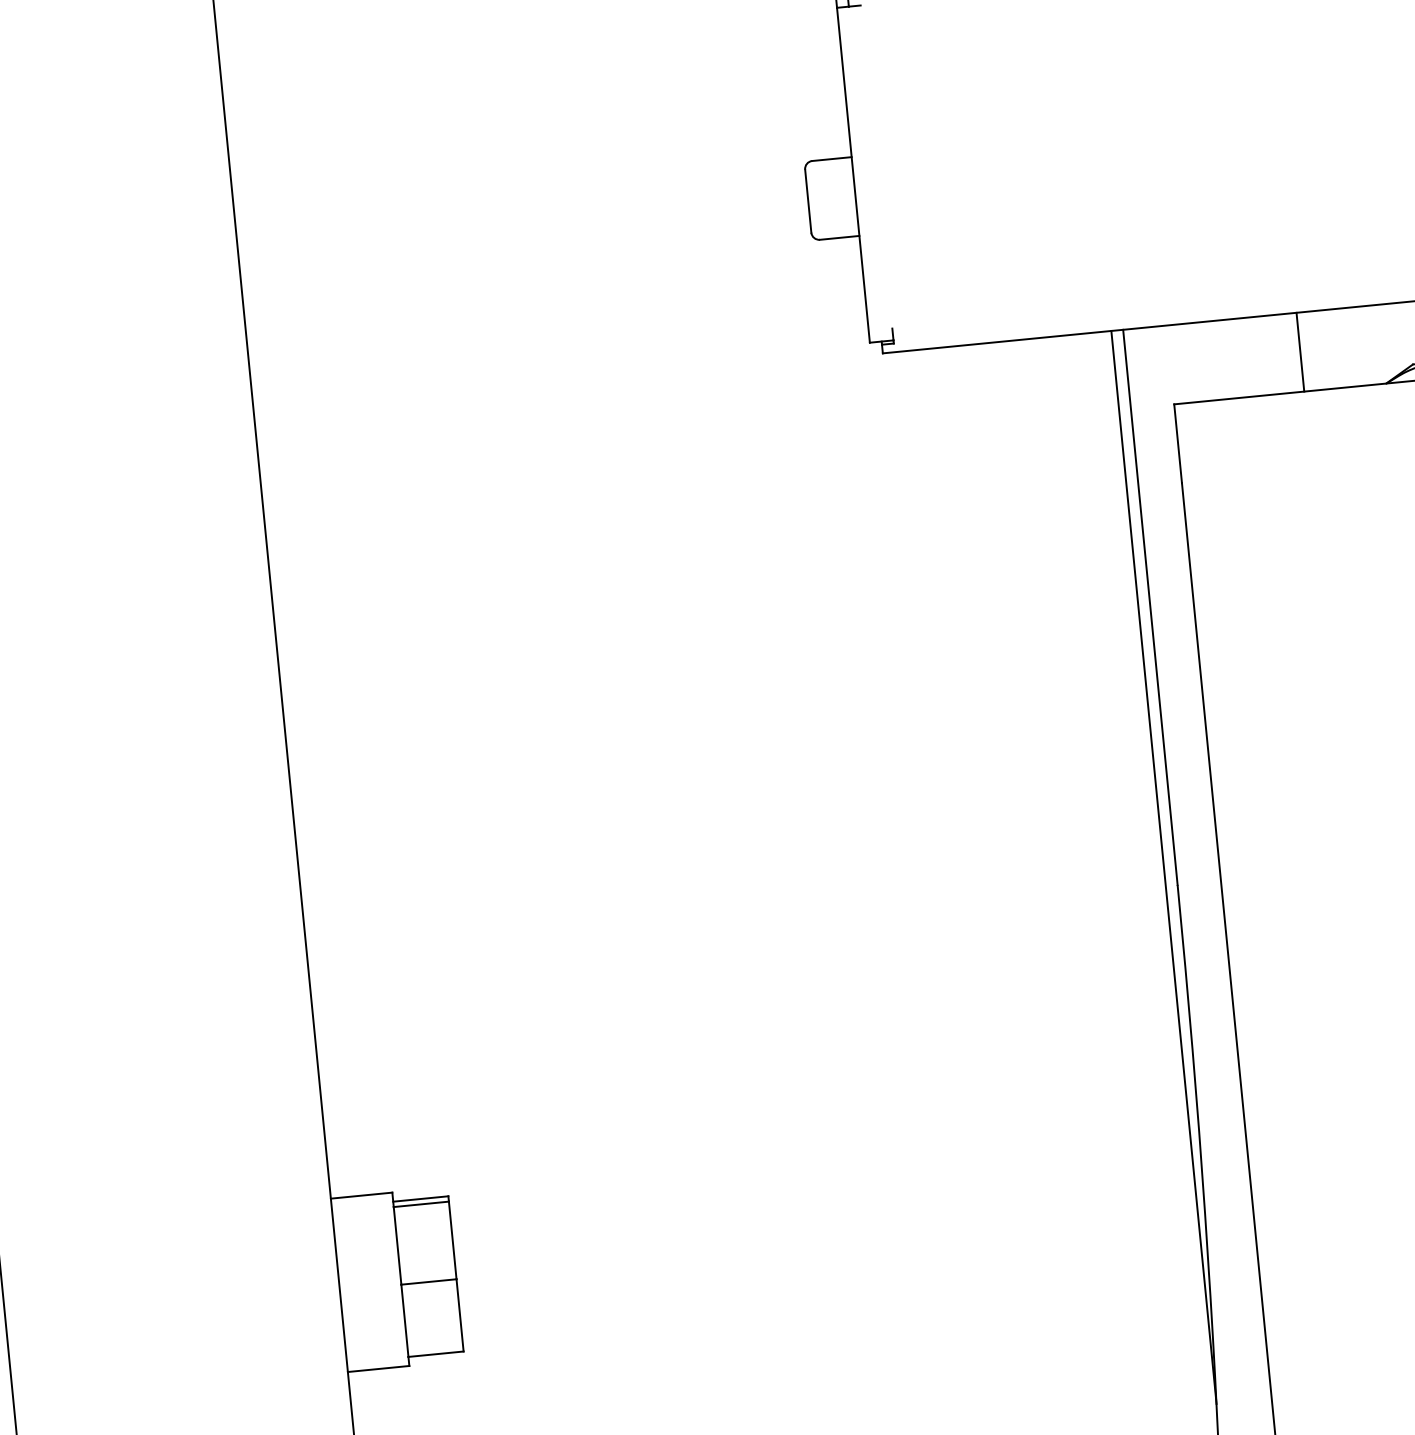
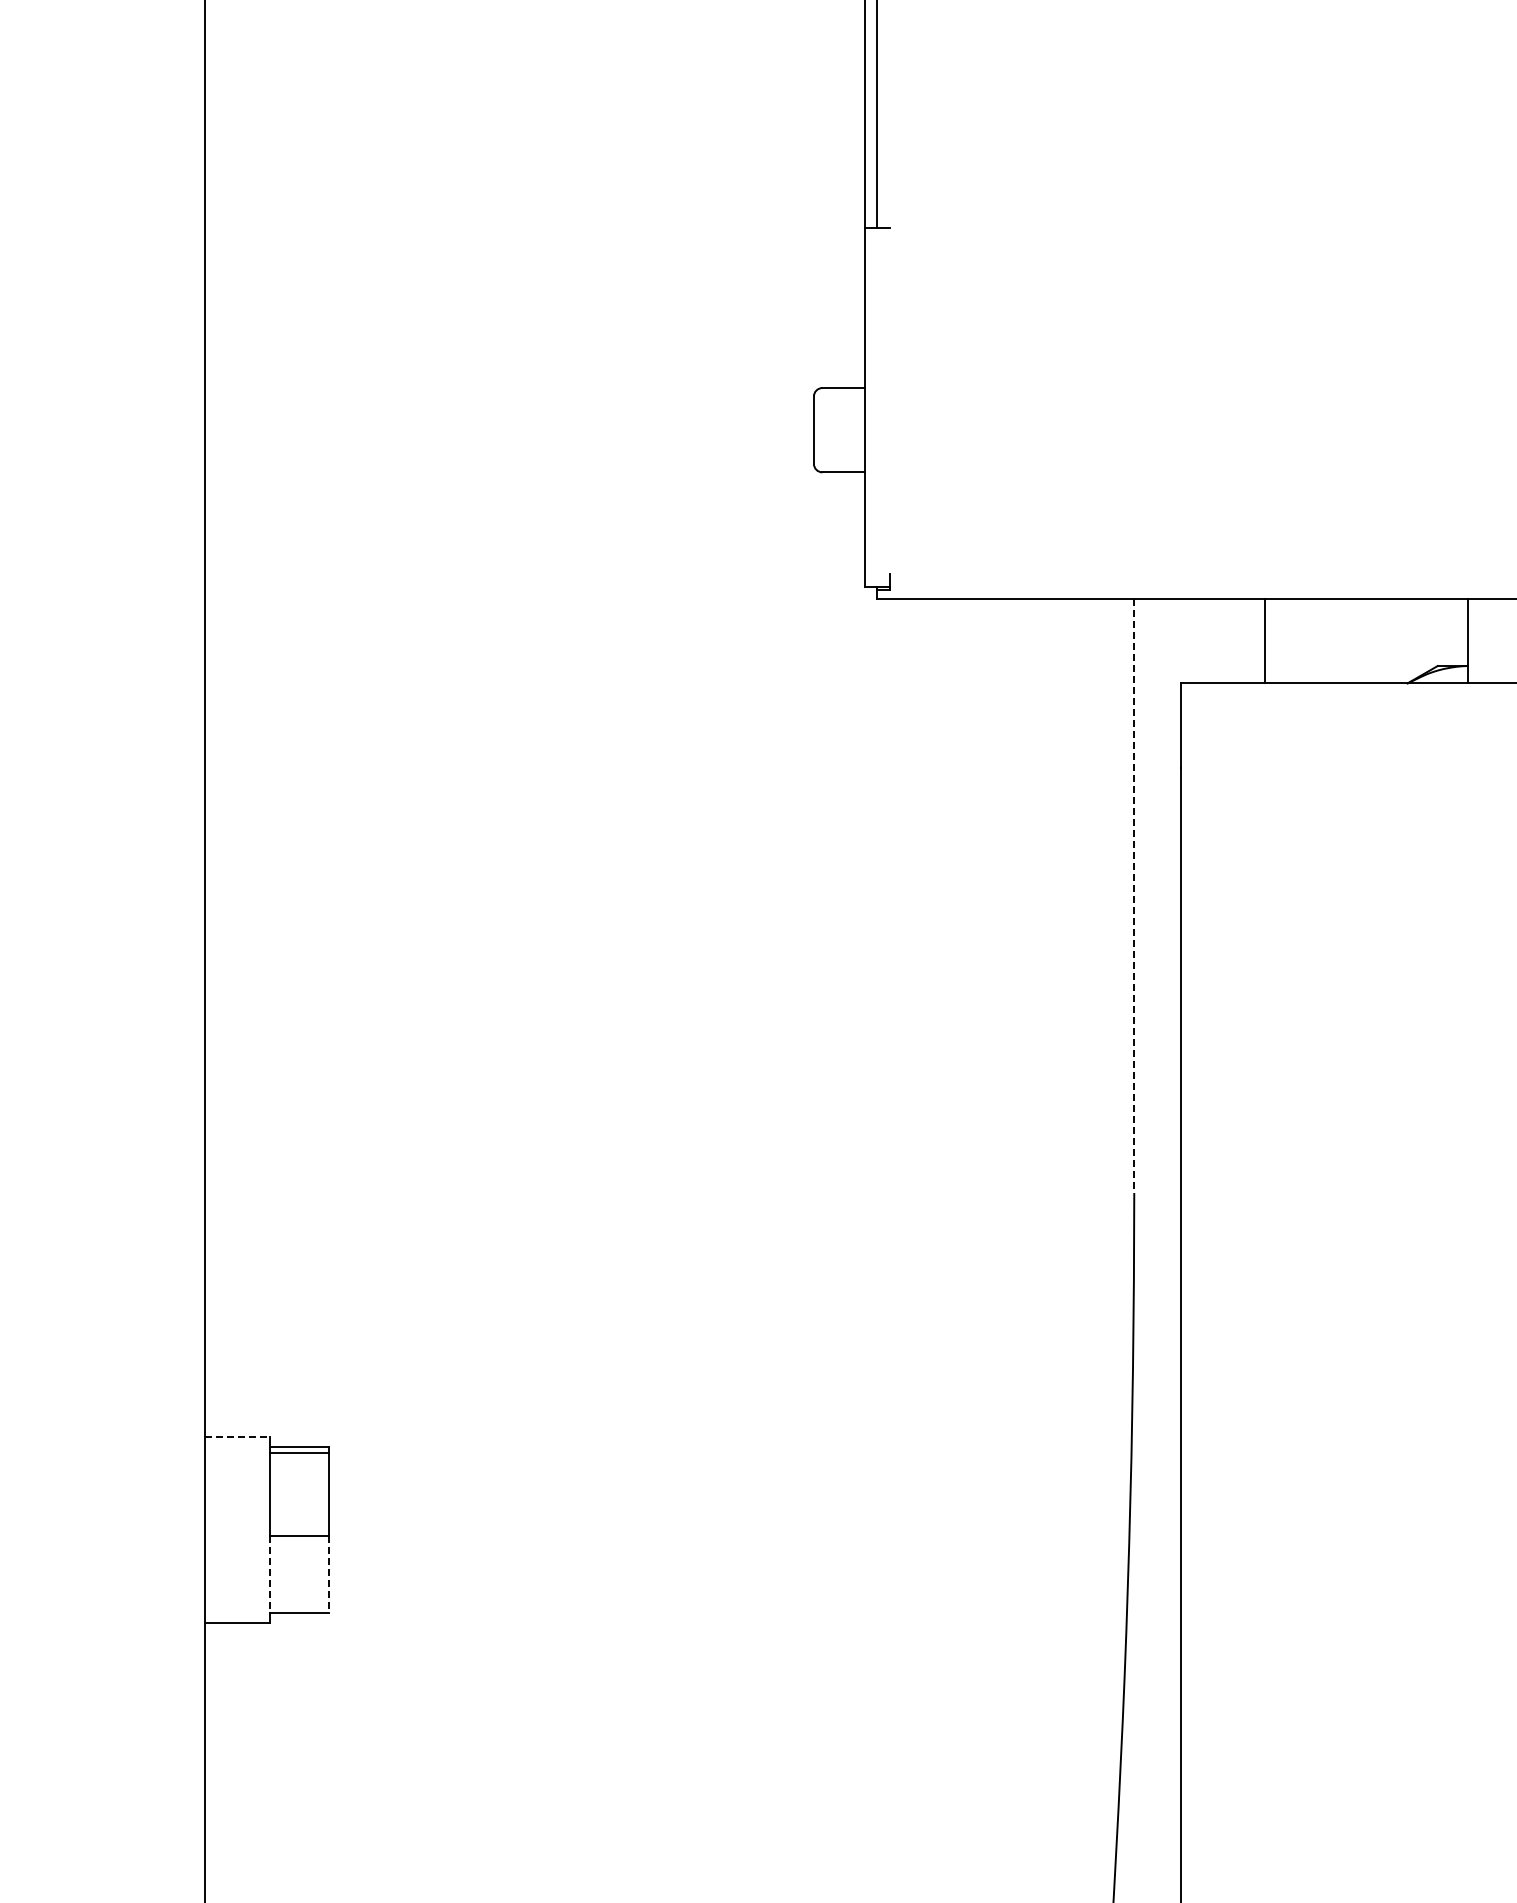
line: (1300, 352) -> (1264, 641), moved
line: (1150, 607) -> (1134, 896), solid -> dashed
line: (1163, 866) -> (1121, 1172), removed
line: (361, 1195) -> (237, 1437), solid -> dashed
line: (460, 1315) -> (329, 1574), solid -> dashed
line: (405, 1320) -> (270, 1574), solid -> dashed

